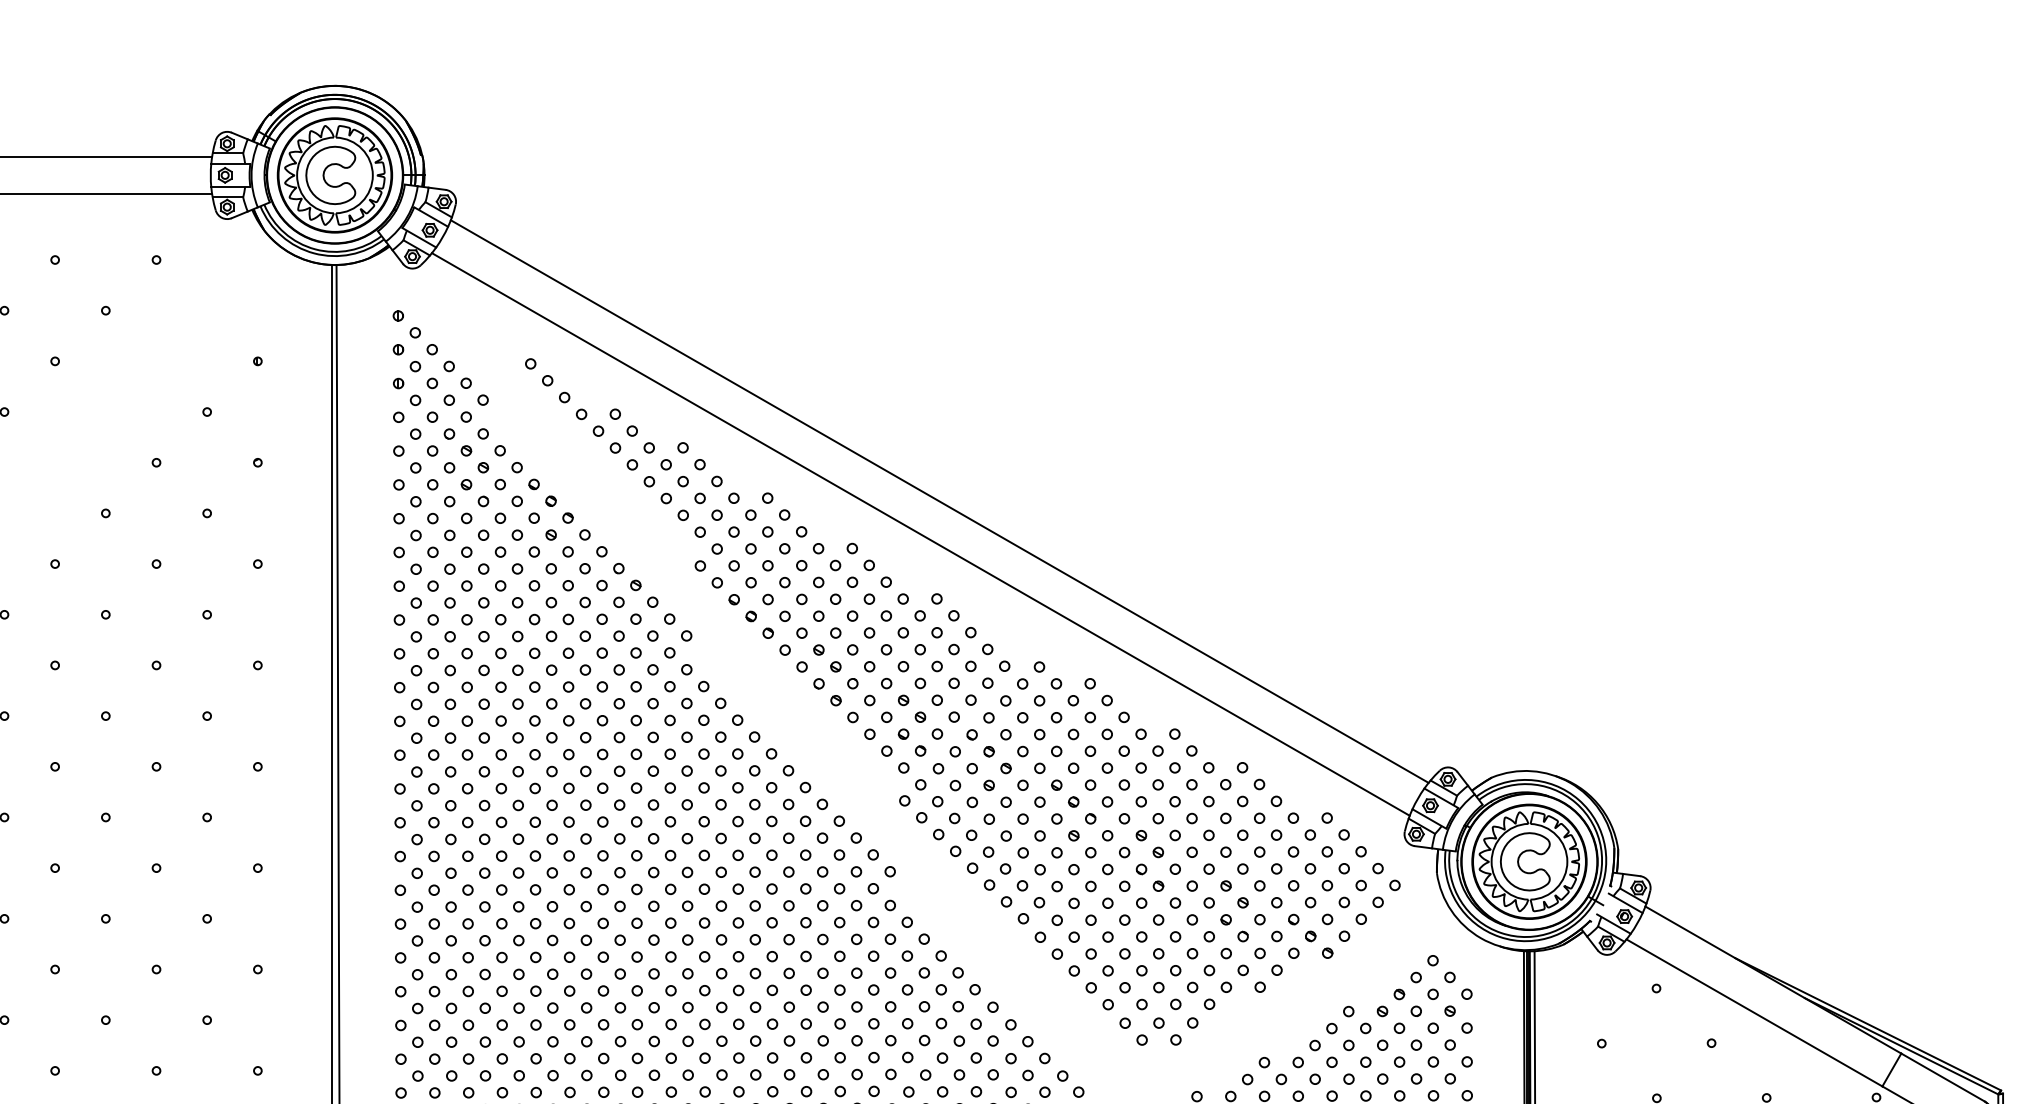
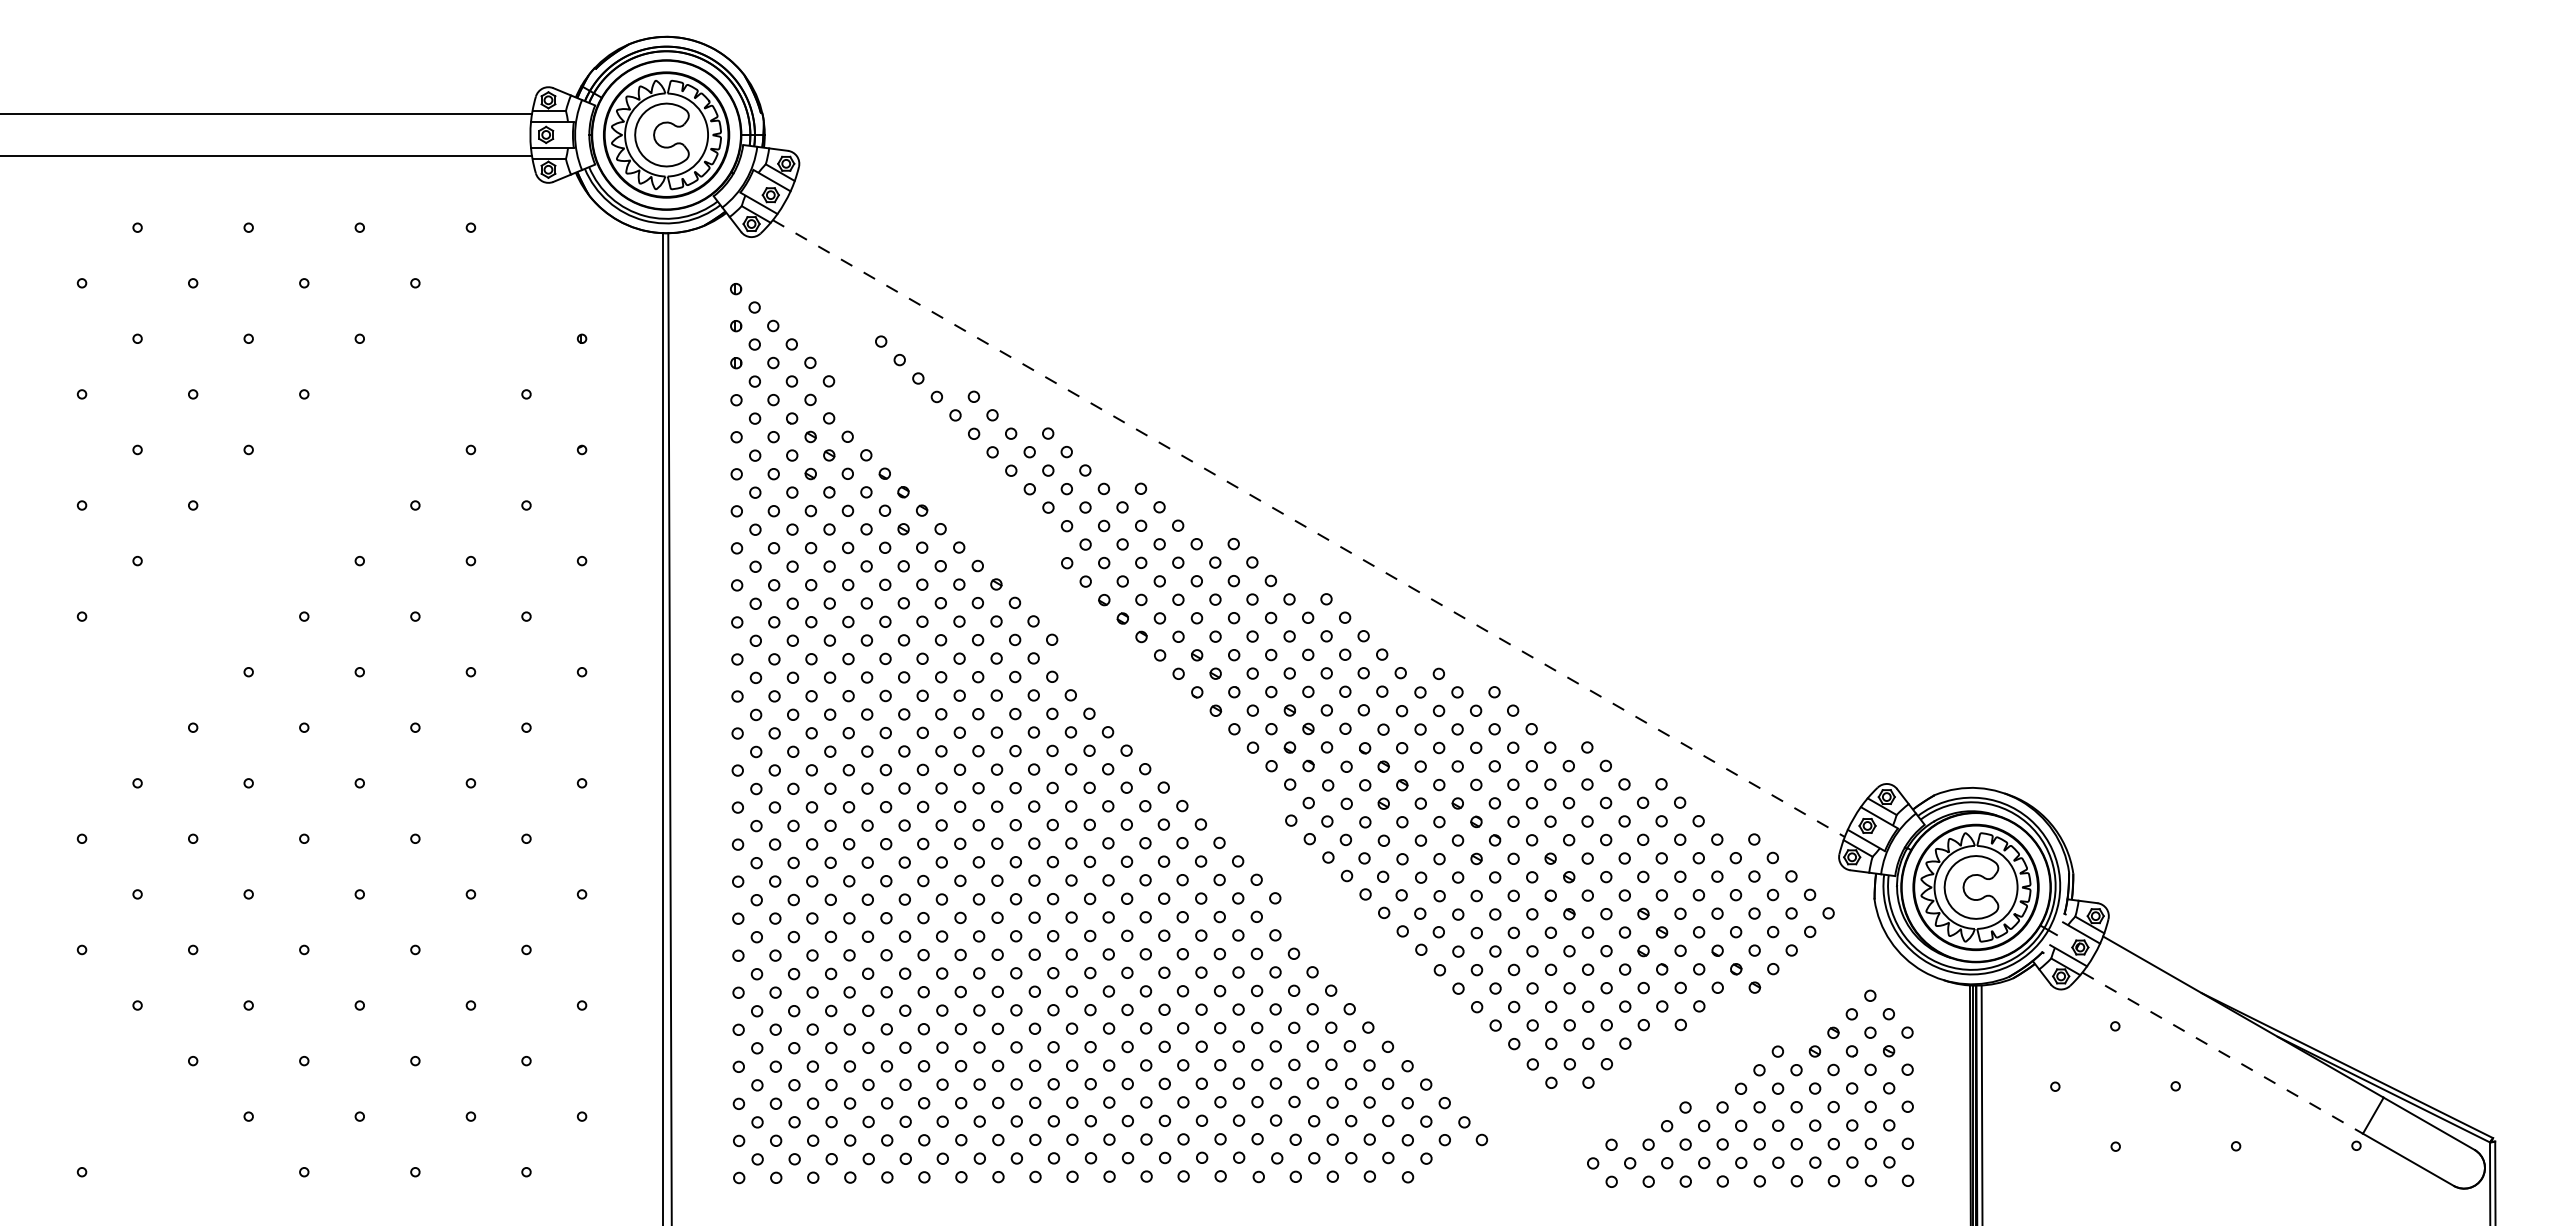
line: (939, 501) -> (1329, 492), removed
line: (921, 534) -> (1309, 528), solid -> dashed
line: (1754, 1013) -> (2222, 1053), solid -> dashed

